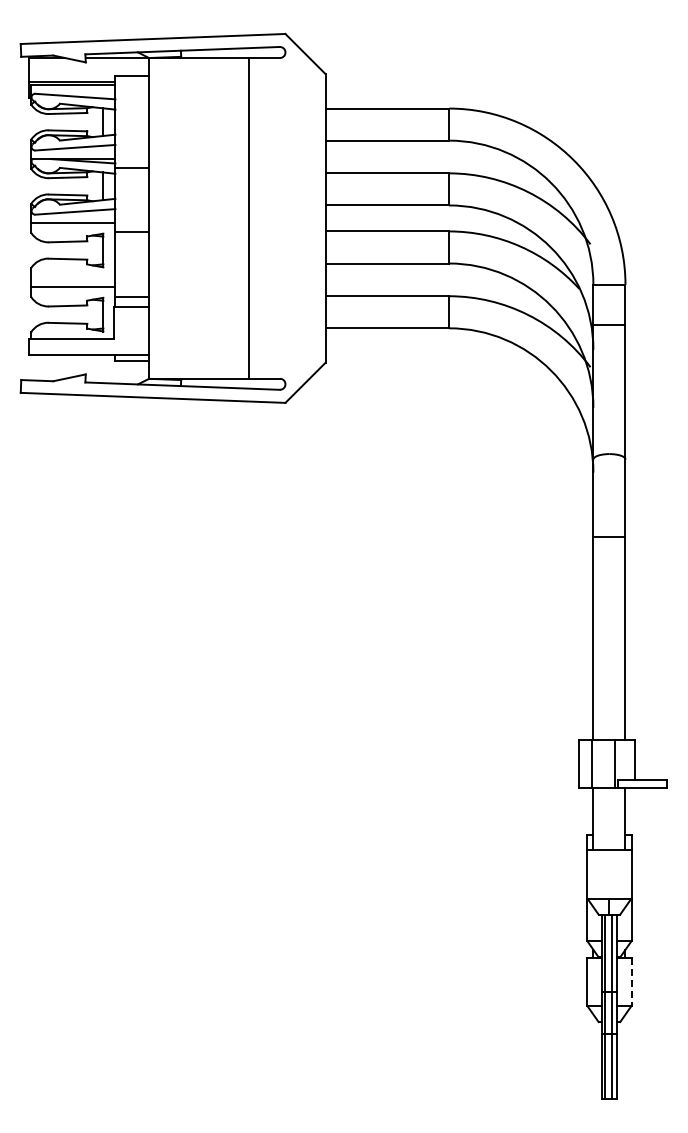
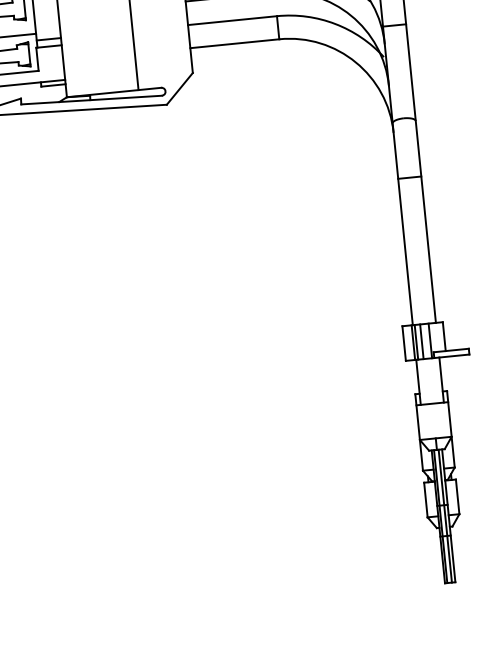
line: (596, 763) -> (416, 342), added
line: (603, 763) -> (421, 341), added
line: (631, 982) -> (457, 497), dashed -> solid

